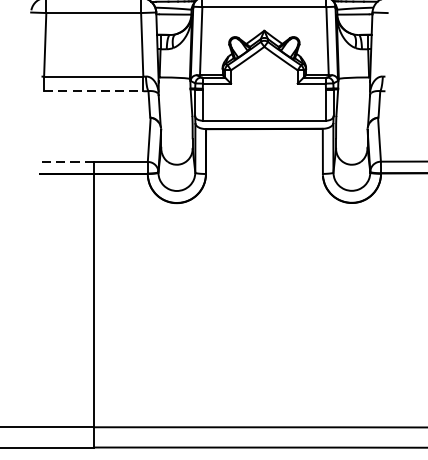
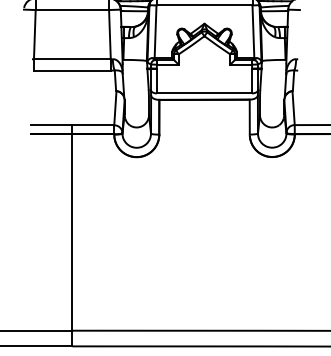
line: (93, 91) -> (72, 70), dashed -> solid
line: (66, 162) -> (51, 125), dashed -> solid

